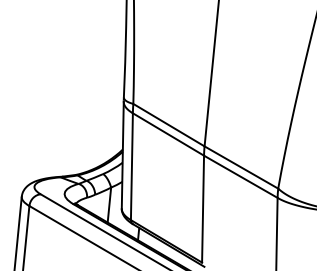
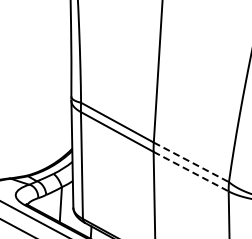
line: (241, 167) -> (191, 162), solid -> dashed
line: (241, 177) -> (191, 172), solid -> dashed

